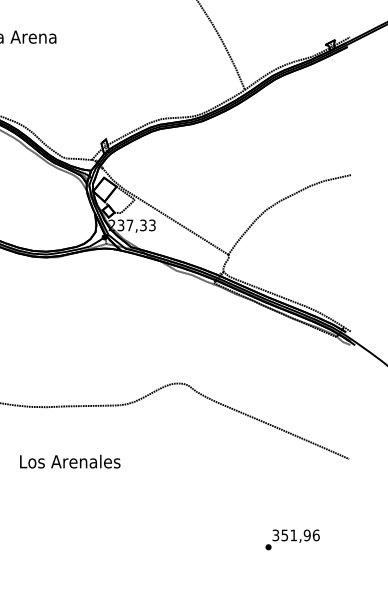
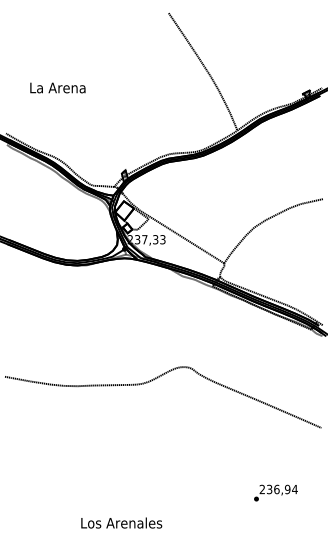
text: (69, 460) -> (121, 522), moved
text: (295, 535) -> (278, 489), 351,96 -> 236,94

